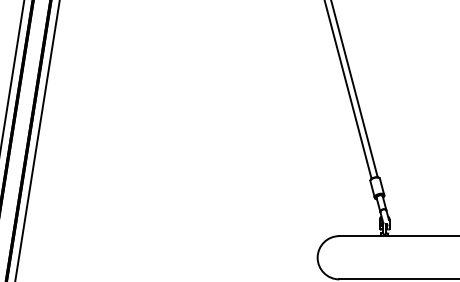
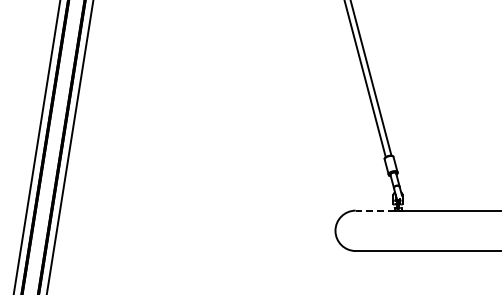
line: (360, 235) -> (375, 210), solid -> dashed

